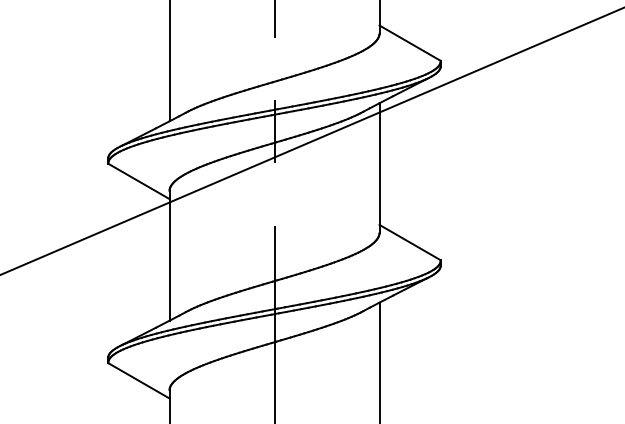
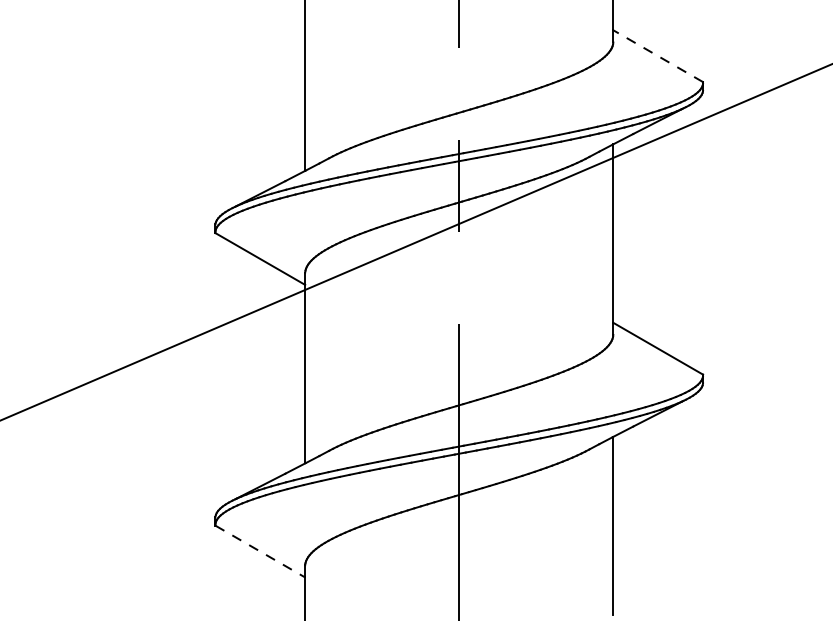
line: (409, 42) -> (657, 55), solid -> dashed
line: (139, 381) -> (261, 552), solid -> dashed

